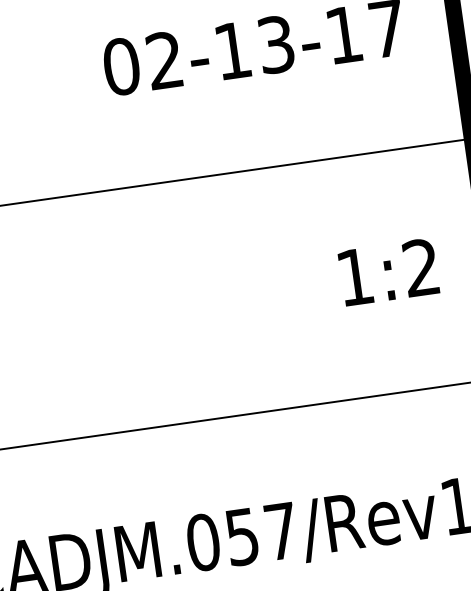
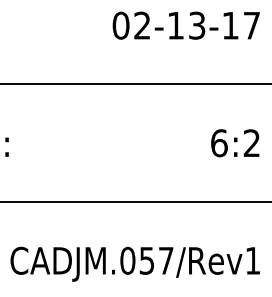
text: (355, 277) -> (219, 143), 1:2 -> 6:2

